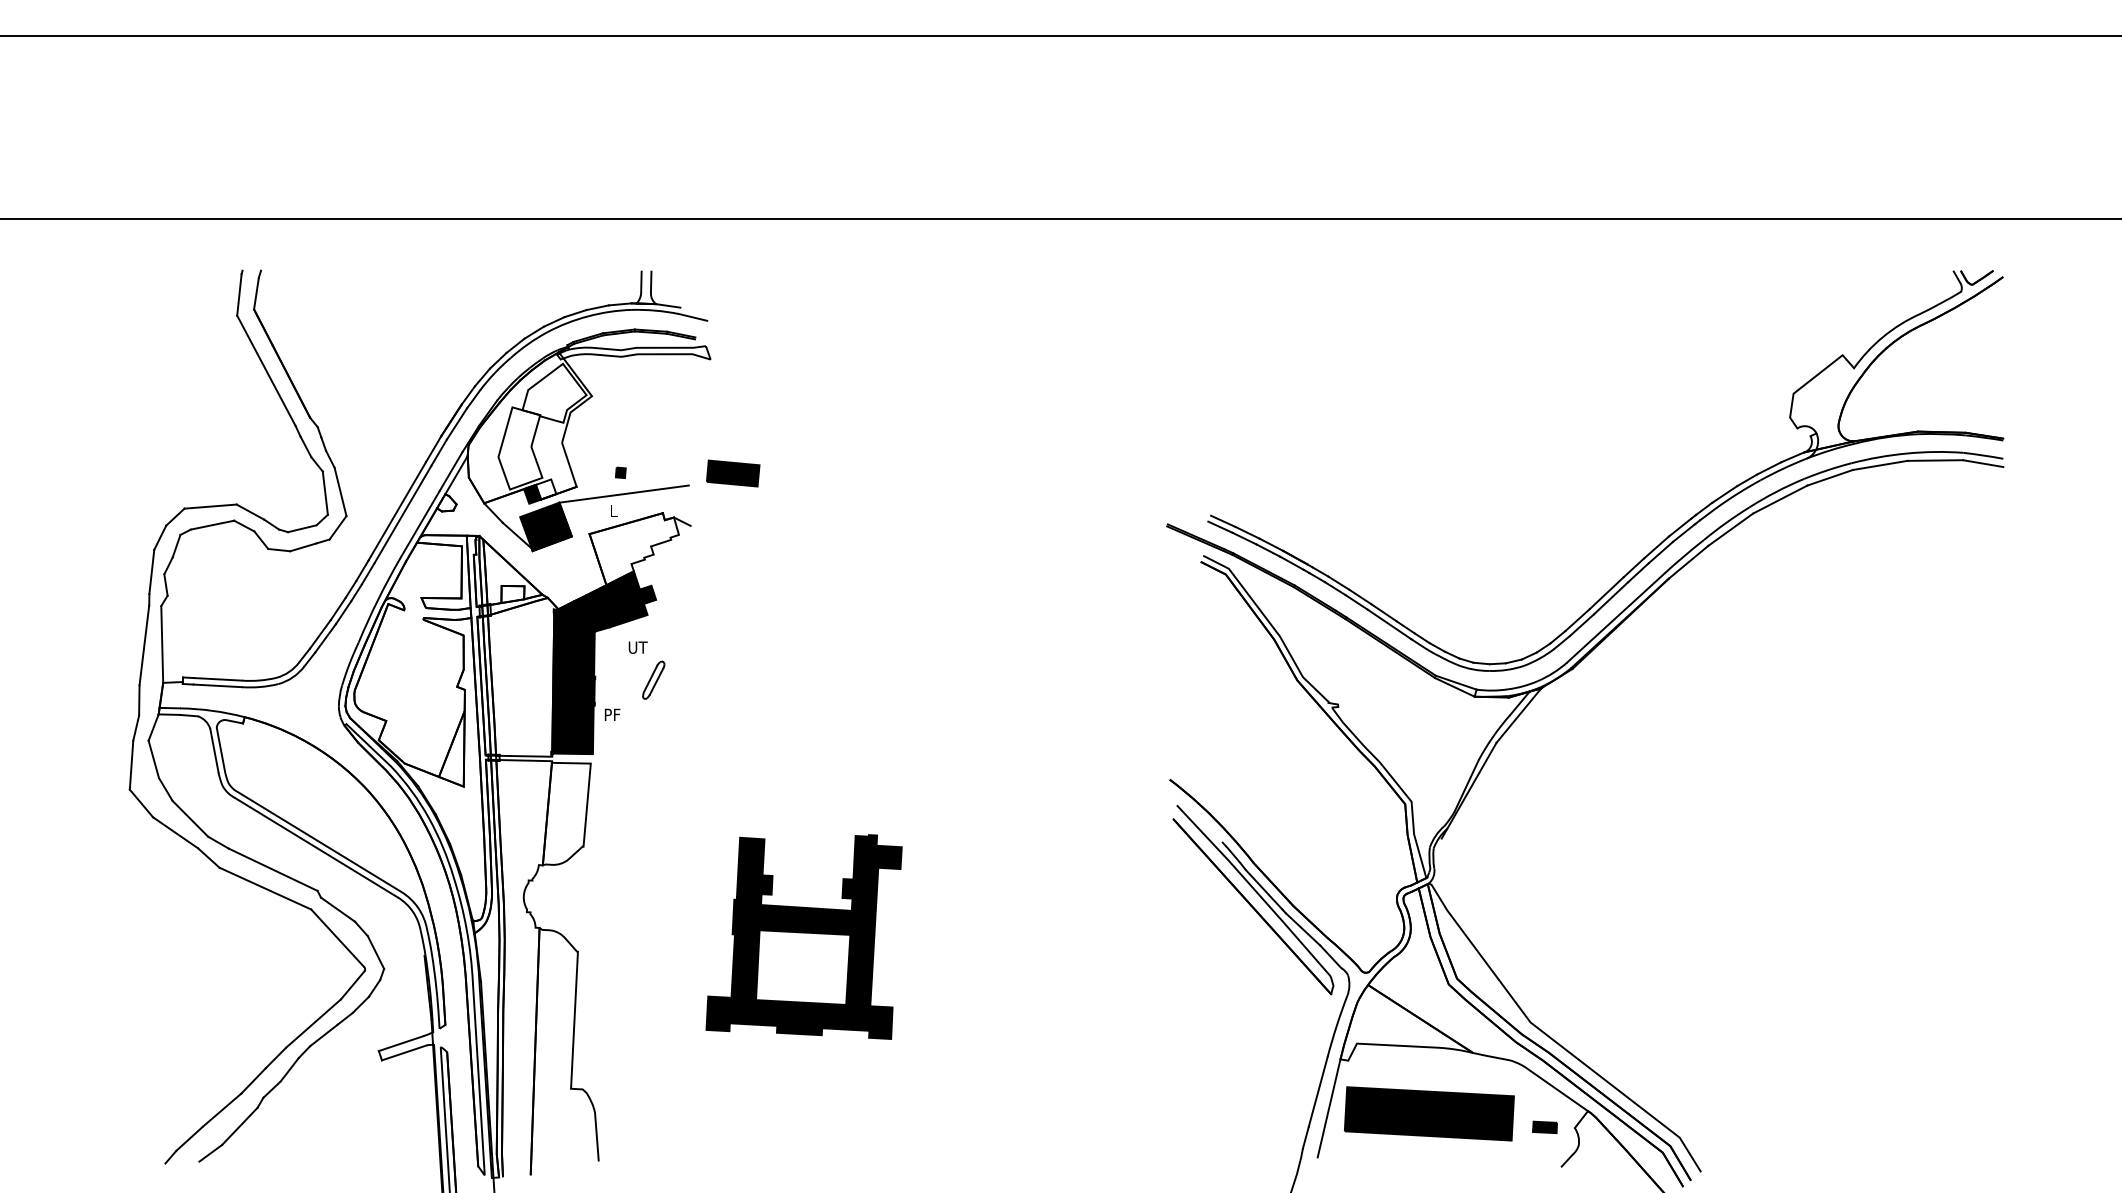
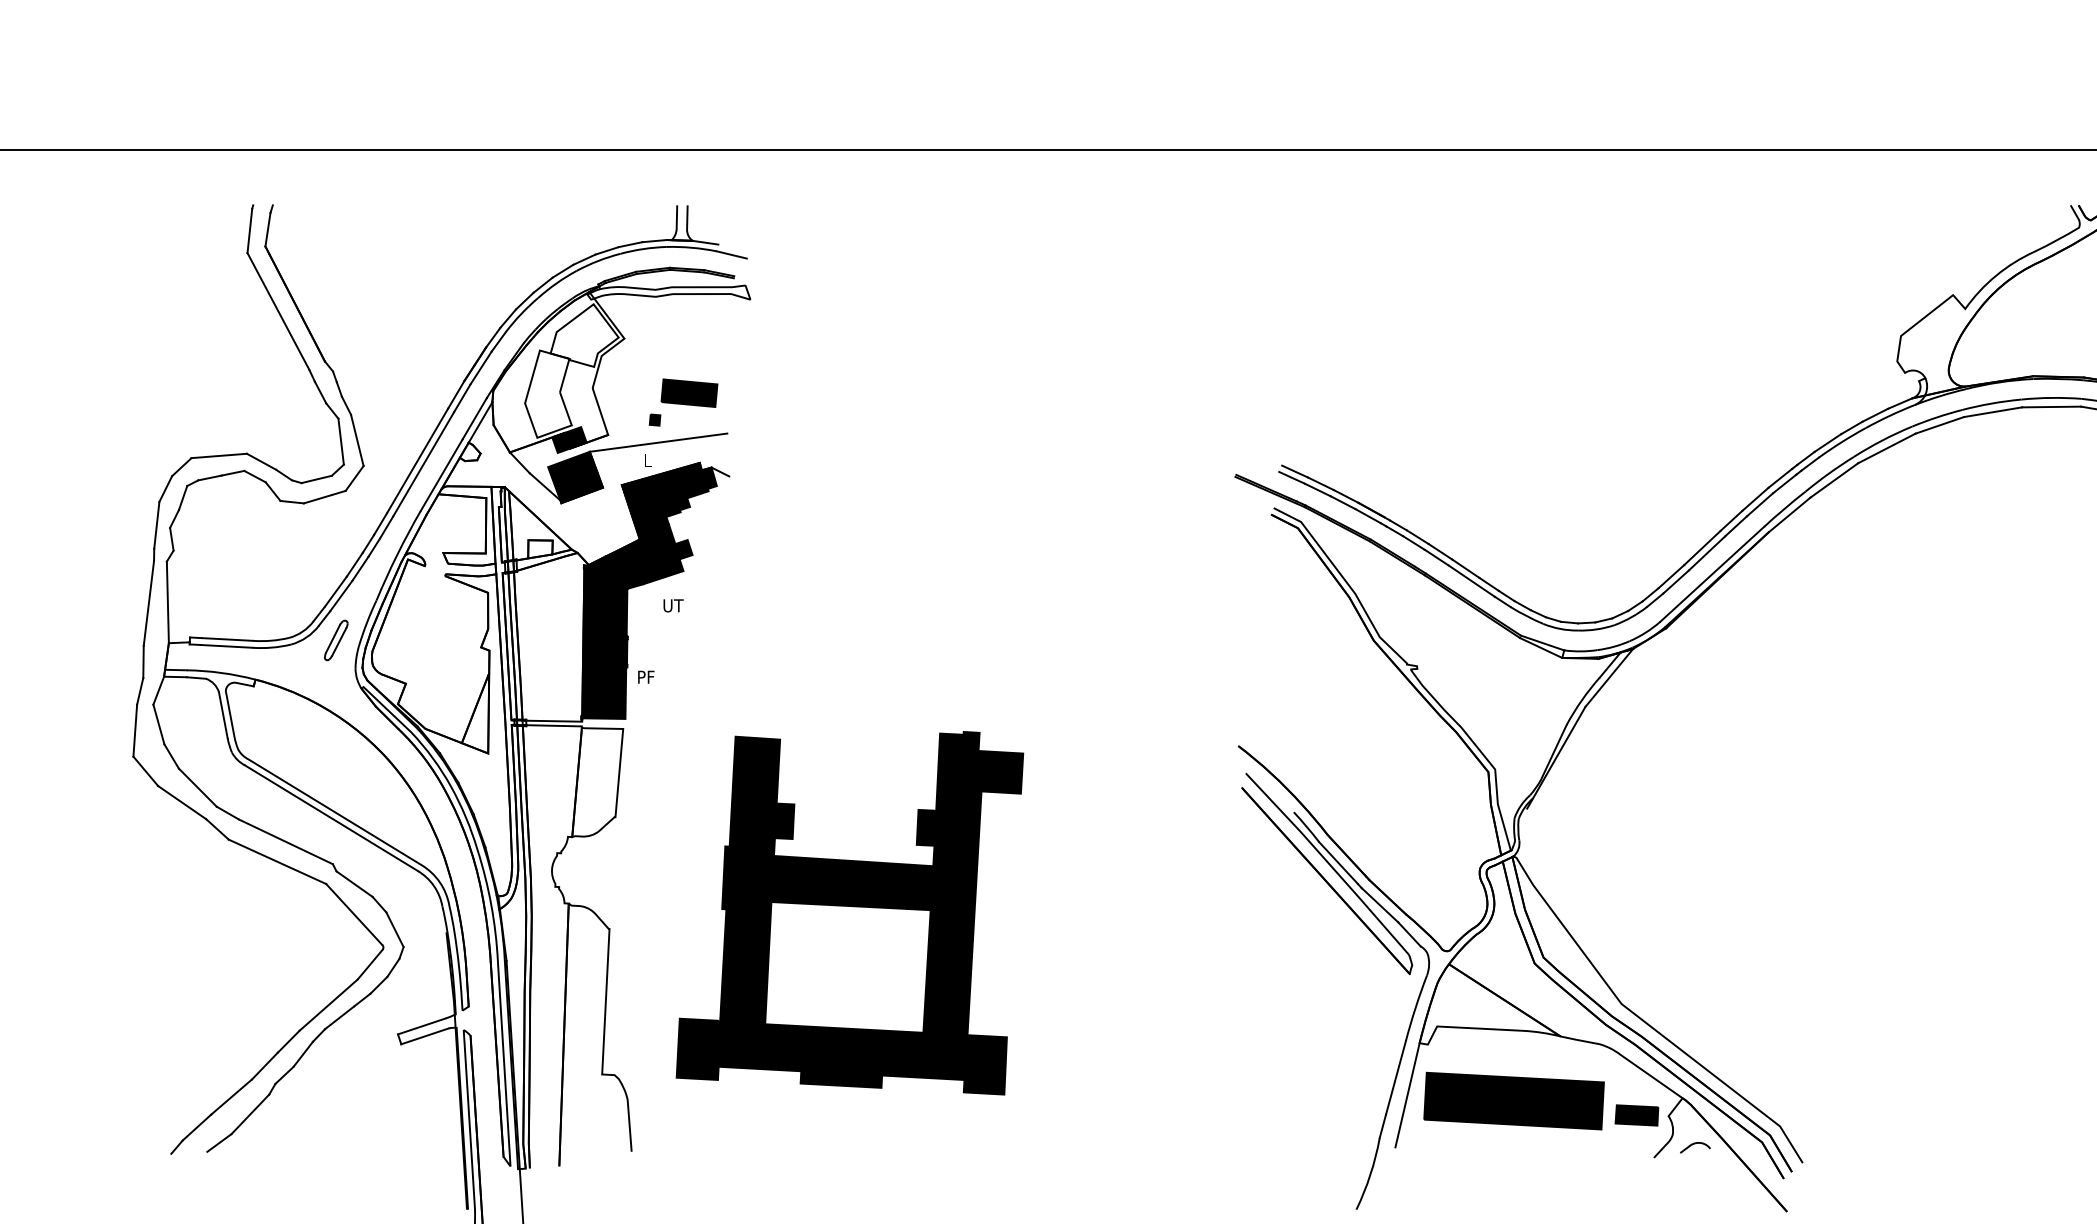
part: (733, 473) -> (689, 393), moved
fill: (545, 489) -> (575, 437), added
fill: (633, 549) -> (668, 501), added
part: (653, 679) -> (336, 639), moved
part: (804, 936) -> (850, 912), size x1.67
part: (1544, 1127) -> (1636, 1115), size x1.67
curve: (1597, 1155) -> (1692, 1145), added

